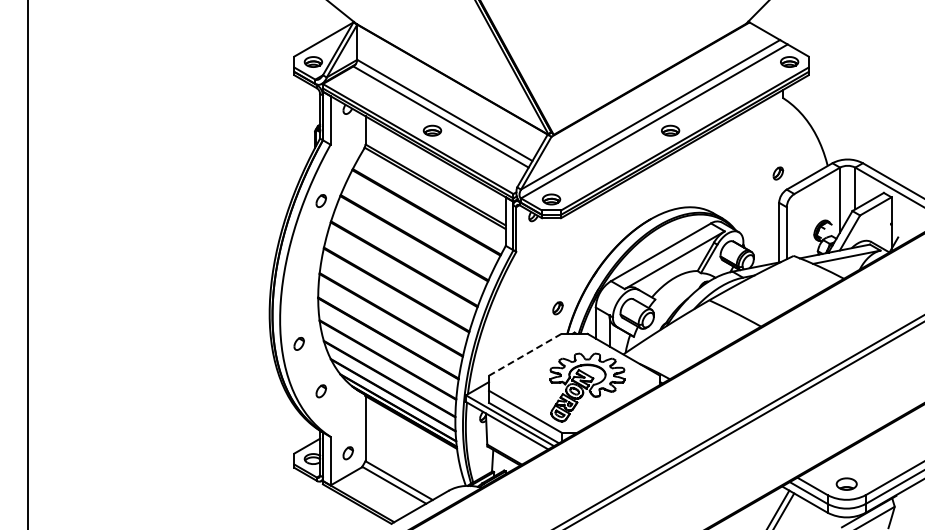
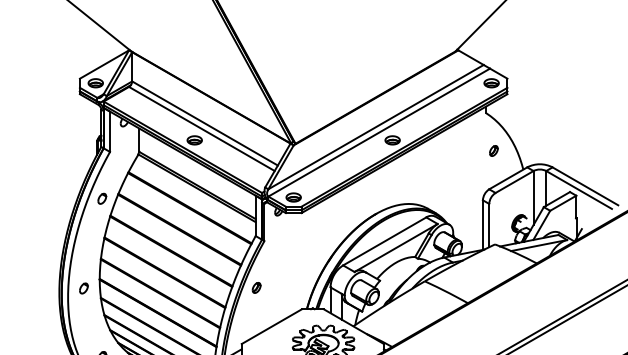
part: (778, 173) -> (494, 150), moved
part: (557, 308) -> (256, 288), moved
part: (298, 343) -> (83, 288), moved
line: (525, 354) -> (272, 326), dashed -> solid

